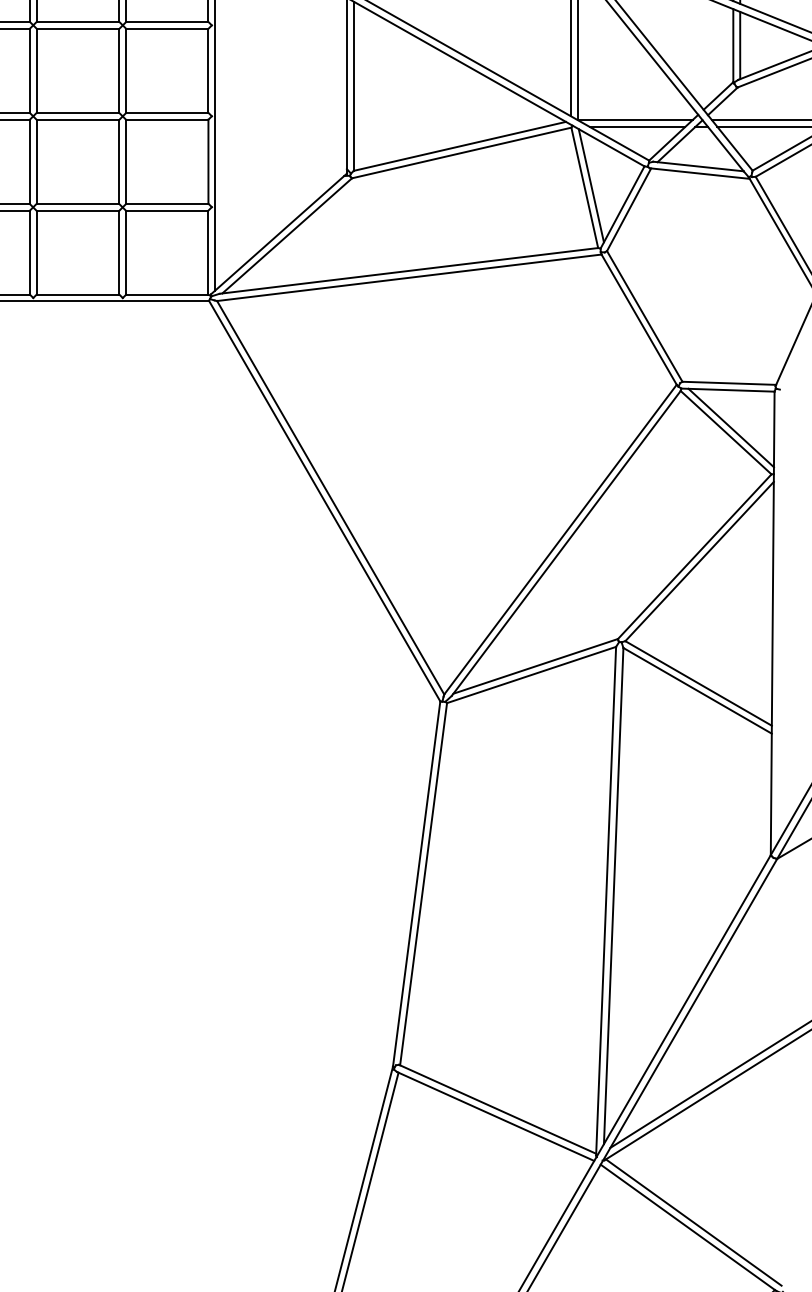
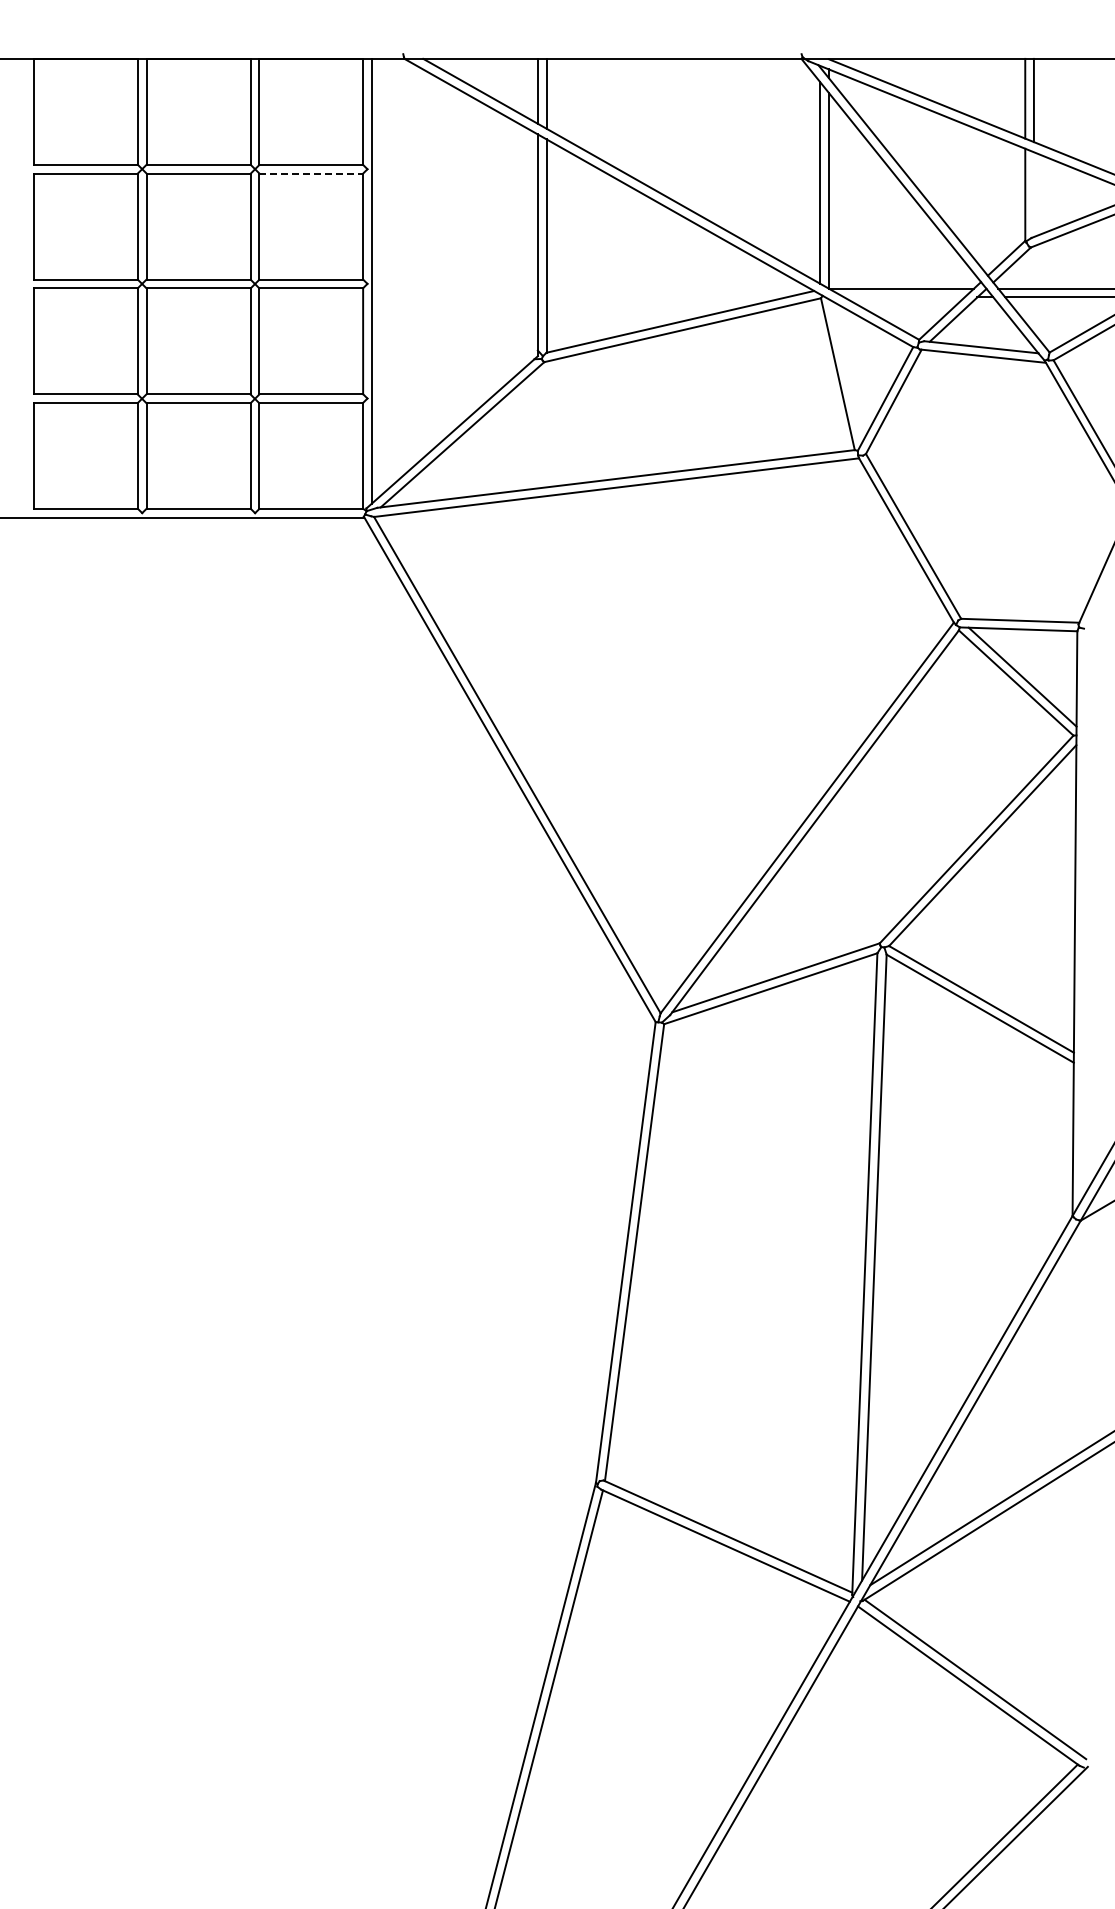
line: (167, 28) -> (311, 173), solid -> dashed
line: (739, 45) -> (1033, 194), removed
line: (637, 127) -> (904, 297), removed
line: (591, 185) -> (846, 371), removed

